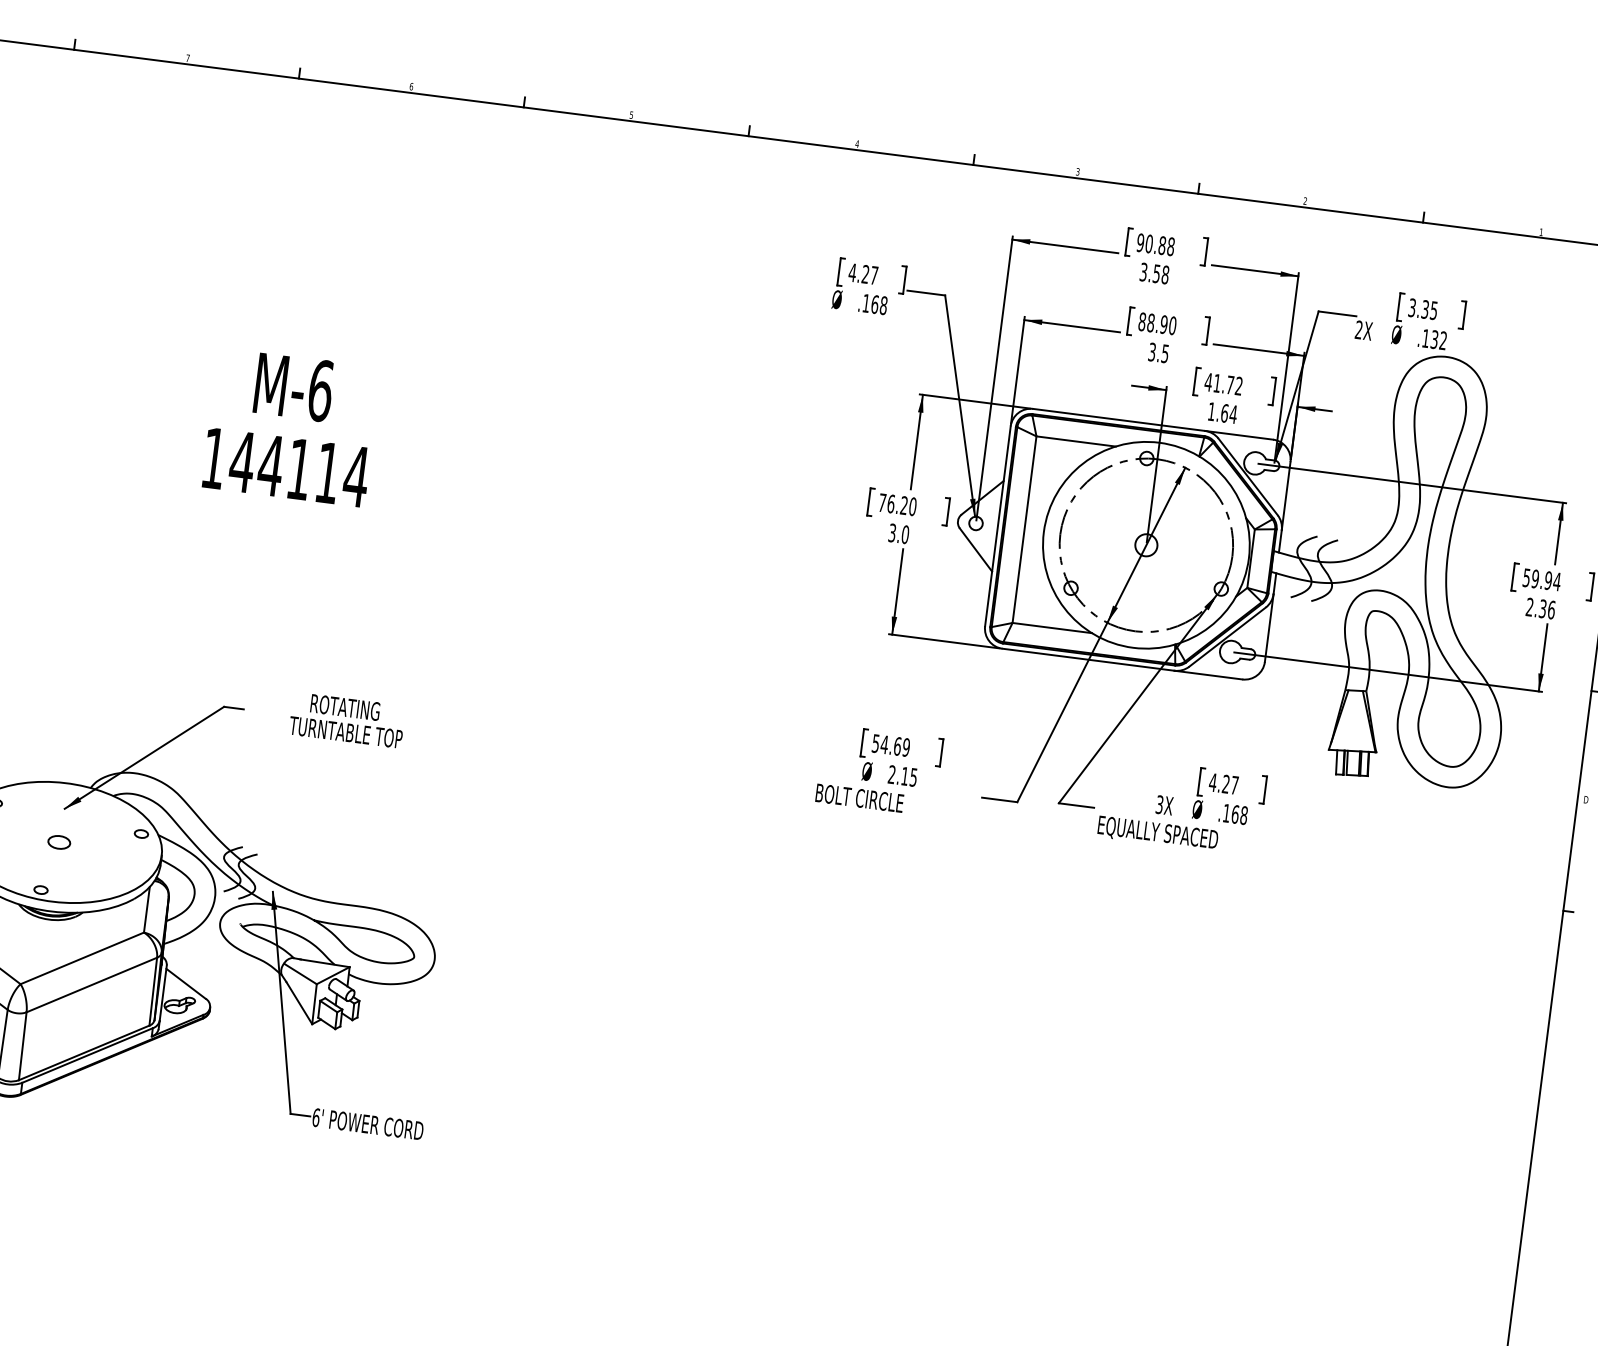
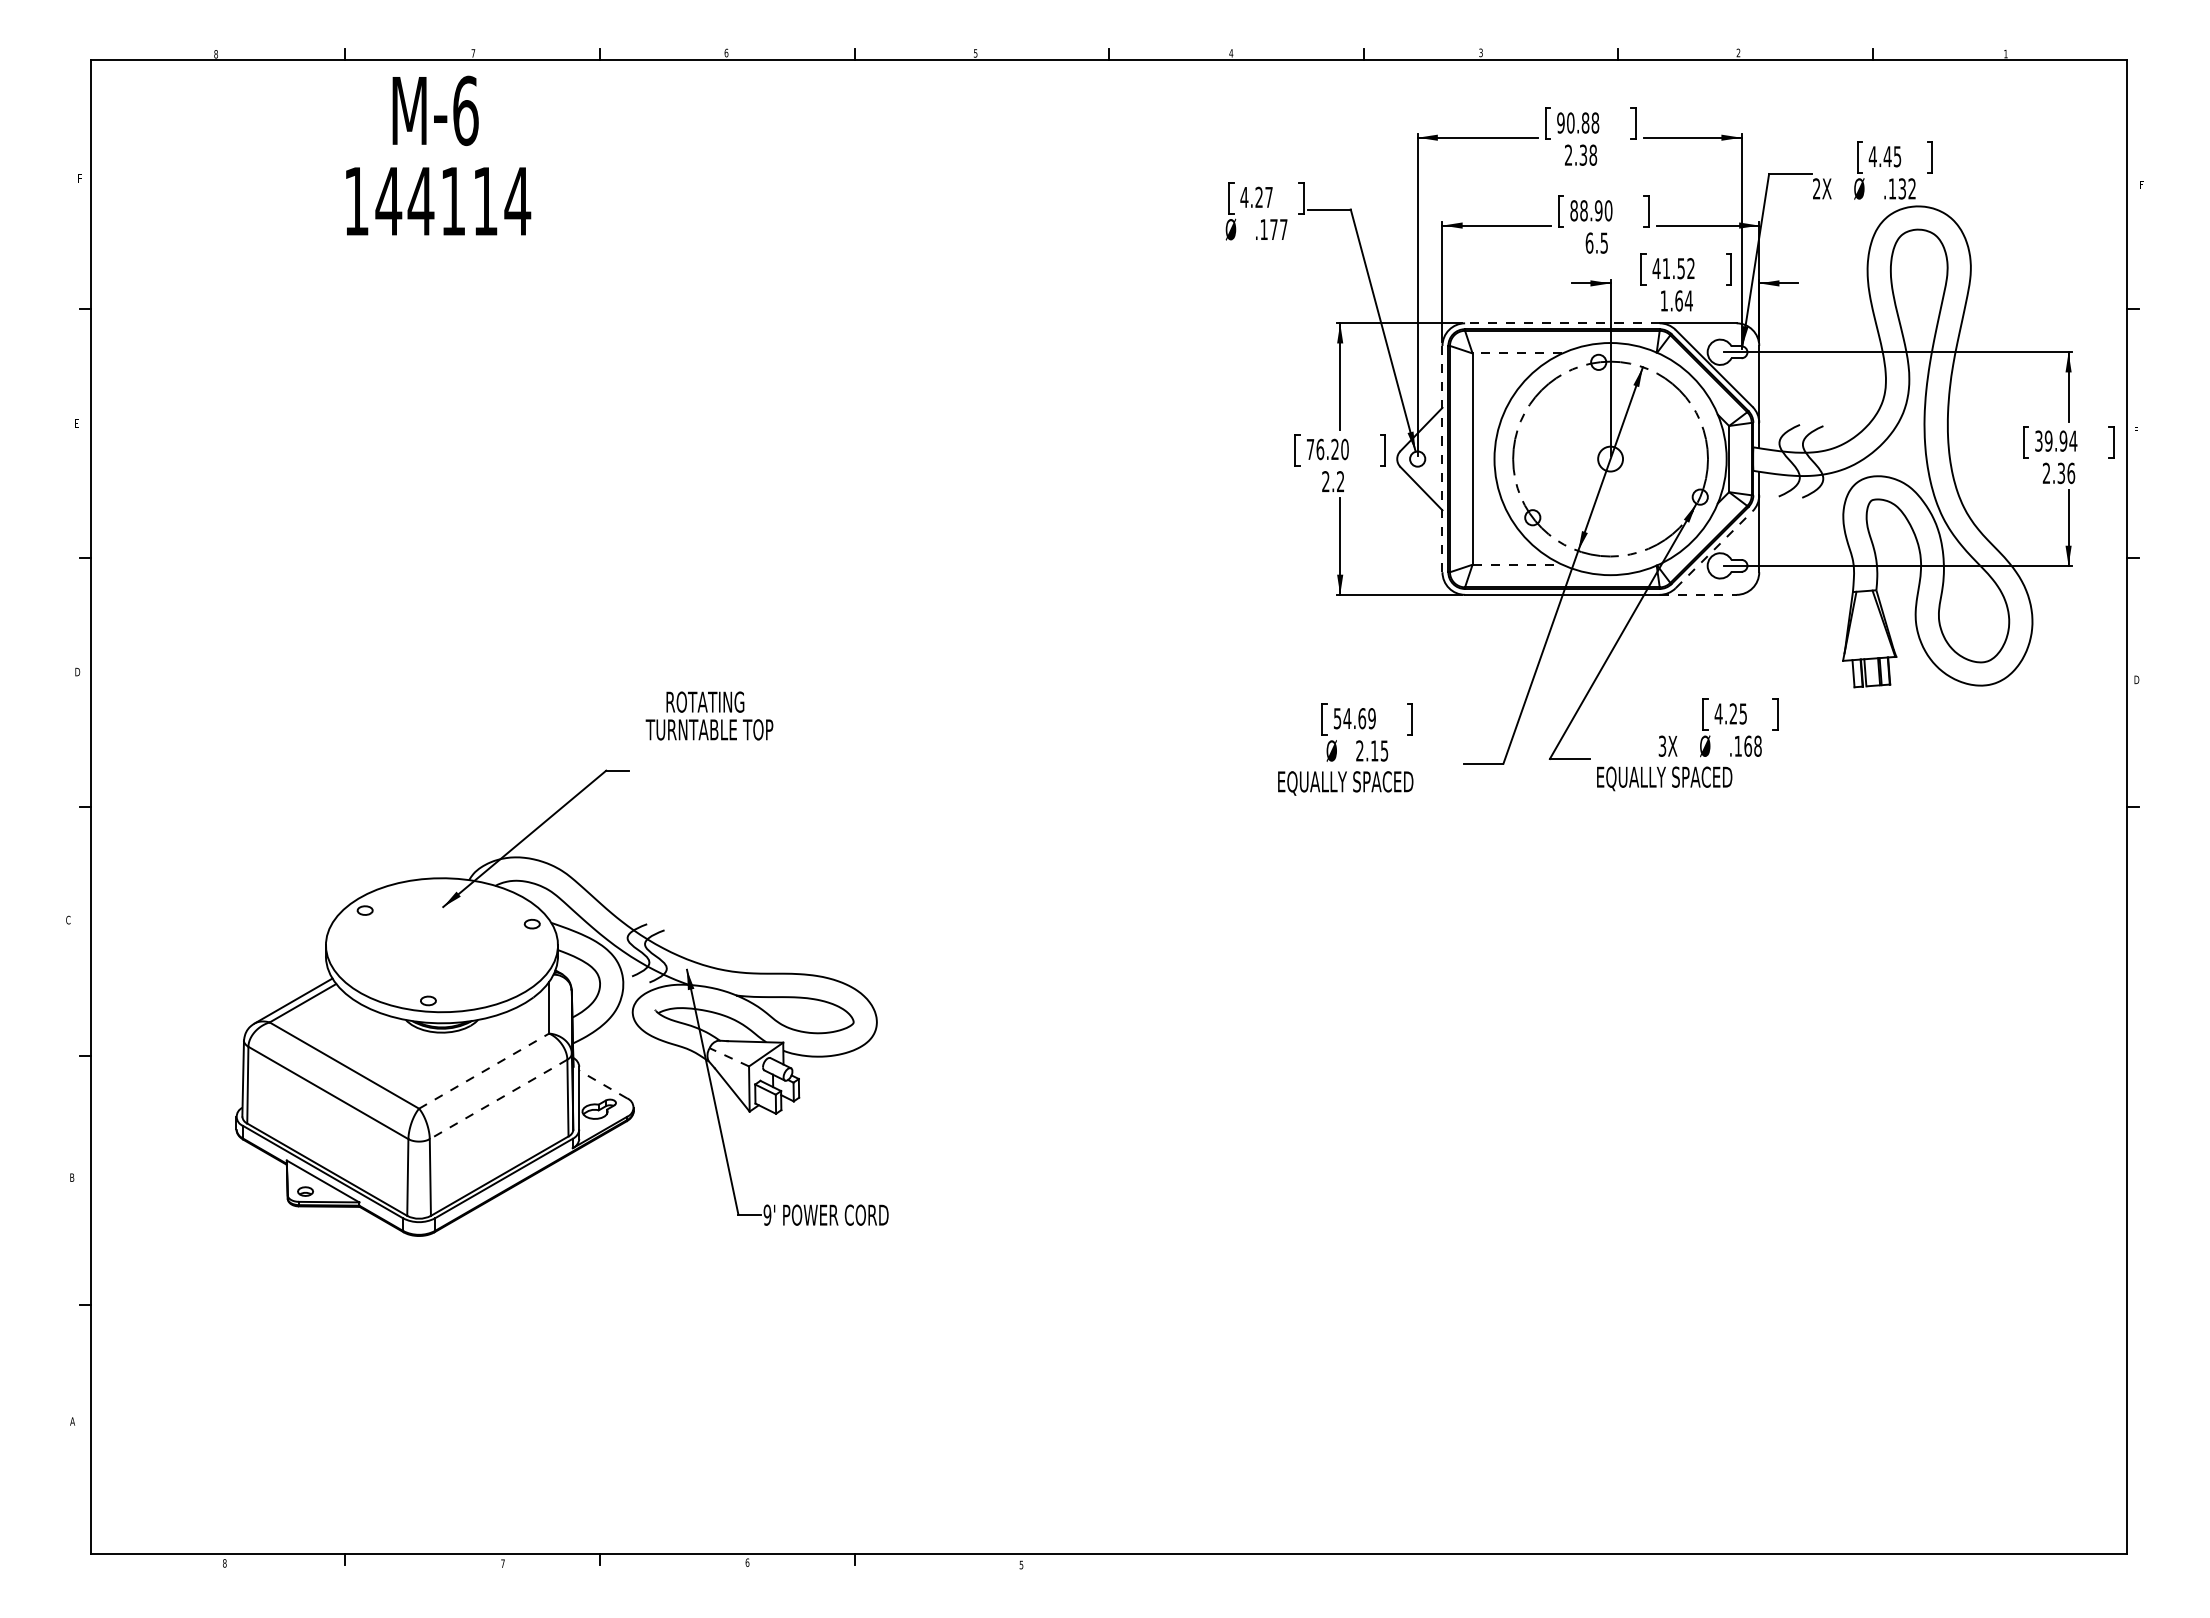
text: (1150, 272) -> (1576, 154), 3.58 -> 2.38
text: (879, 304) -> (1278, 229), .168 -> .177
text: (1418, 308) -> (1879, 156), 3.35 -> 4.45
text: (1152, 351) -> (1589, 242), 3.5 -> 6.5
text: (1229, 384) -> (1680, 268), 41.72 -> 41.52
line: (1118, 419) -> (1561, 323), solid -> dashed
text: (291, 427) -> (438, 155), moved
line: (1076, 441) -> (1517, 353), solid -> dashed
line: (997, 526) -> (1442, 459), solid -> dashed
text: (899, 533) -> (1333, 481), 3.0 -> 2.2
text: (1526, 577) -> (2038, 440), 59.94 -> 39.94
line: (1052, 627) -> (1517, 564), solid -> dashed
line: (1227, 636) -> (1714, 549), solid -> dashed
line: (1208, 674) -> (1698, 594), solid -> dashed
text: (347, 719) -> (709, 715), moved
text: (1234, 784) -> (1742, 713), 4.27 -> 4.25
text: (878, 802) -> (1348, 783), BOLT CIRCLE -> EQUALLY SPACED
part: (58, 842) -> (441, 945), removed
line: (82, 957) -> (484, 1070), solid -> dashed
line: (300, 974) -> (729, 1057), solid -> dashed
line: (186, 983) -> (603, 1084), solid -> dashed
line: (91, 985) -> (498, 1099), solid -> dashed
text: (316, 1117) -> (767, 1214), 6' -> 9'

